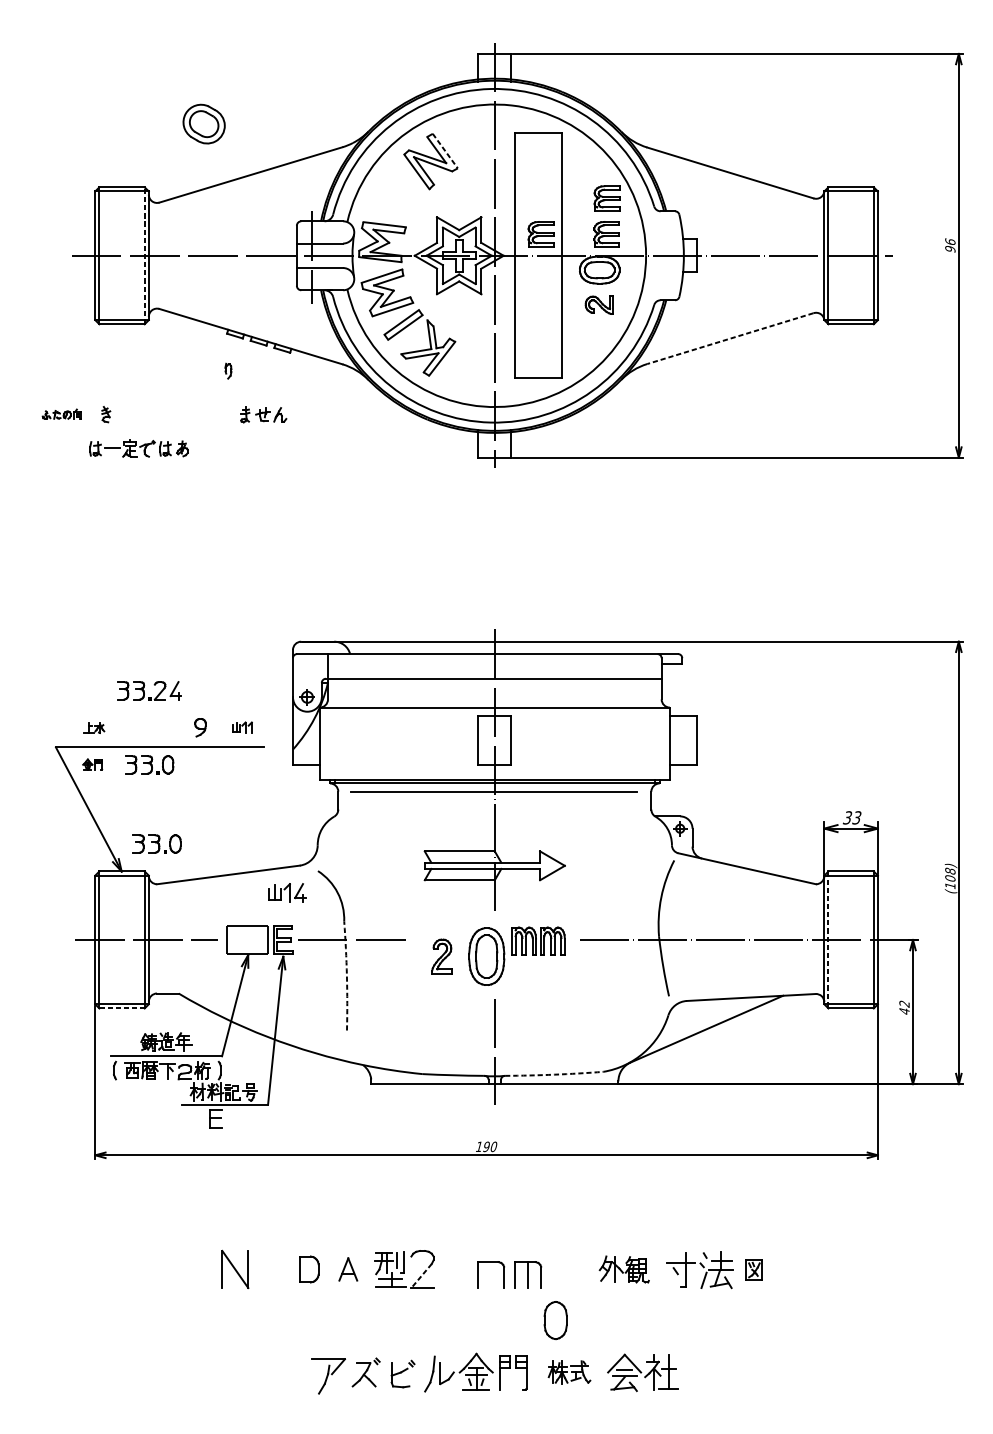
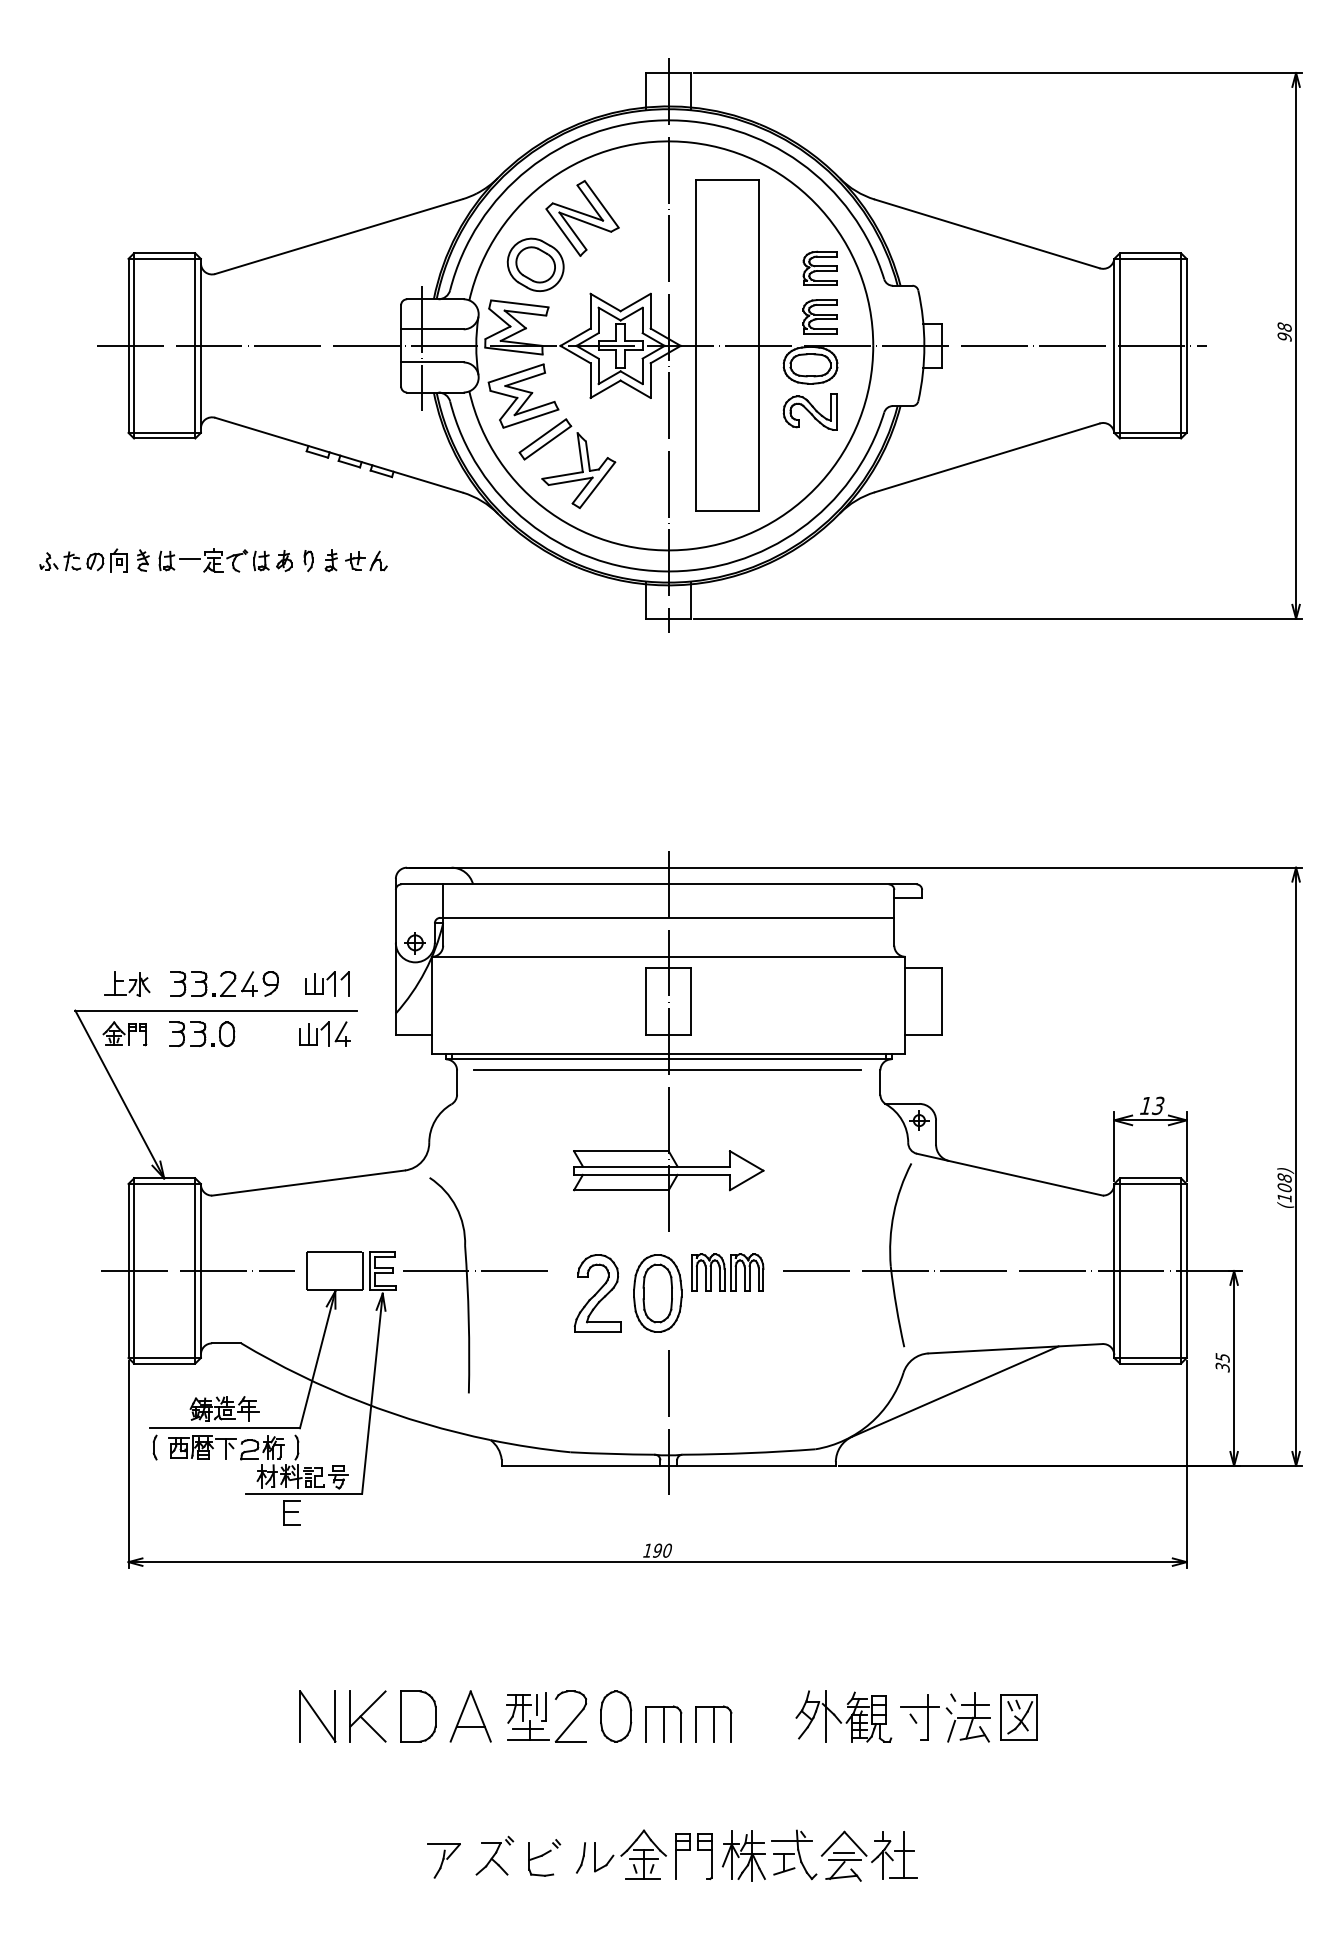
part: (203, 123) -> (535, 264), moved
line: (445, 151) -> (601, 204), dashed -> solid
part: (540, 234) -> (730, 316), removed
text: (950, 241) -> (1284, 326), 96 -> 98
line: (144, 255) -> (195, 345), dashed -> solid
part: (598, 304) -> (809, 411), size x1.43
line: (729, 339) -> (986, 458), dashed -> solid
part: (228, 371) -> (308, 561), moved
part: (61, 414) -> (83, 560), size x1.67
part: (138, 448) -> (225, 560), moved
part: (144, 692) -> (207, 986), moved
part: (94, 727) -> (127, 983), size x1.67
part: (242, 727) -> (327, 983), size x1.67
part: (92, 764) -> (124, 1033), size x1.67
text: (847, 817) -> (1145, 1105), 33 -> 13
part: (157, 844) -> (212, 1141), removed
part: (286, 892) -> (324, 1033), moved
line: (828, 939) -> (1119, 1270), dashed -> solid
part: (442, 956) -> (597, 1293), size x1.67
arc: (346, 975) -> (468, 1319), dashed -> solid
text: (904, 1007) -> (1222, 1362), 42 -> 35
line: (121, 1008) -> (164, 1363), dashed -> solid
arc: (554, 1074) -> (749, 1453), dashed -> solid
part: (272, 1269) -> (367, 1716), added
part: (309, 1269) -> (418, 1716), size x1.43
part: (348, 1269) -> (470, 1716), size x1.67
part: (624, 1269) -> (843, 1716), size x1.43
part: (753, 1270) -> (1018, 1717), size x1.67
line: (490, 1274) -> (663, 1723), added
line: (421, 1276) -> (569, 1725), dashed -> solid
part: (556, 1320) -> (616, 1716), moved
part: (569, 1372) -> (769, 1855), size x1.67
part: (429, 1373) -> (580, 1857), size x0.62
part: (328, 1375) -> (443, 1860), size x0.71

